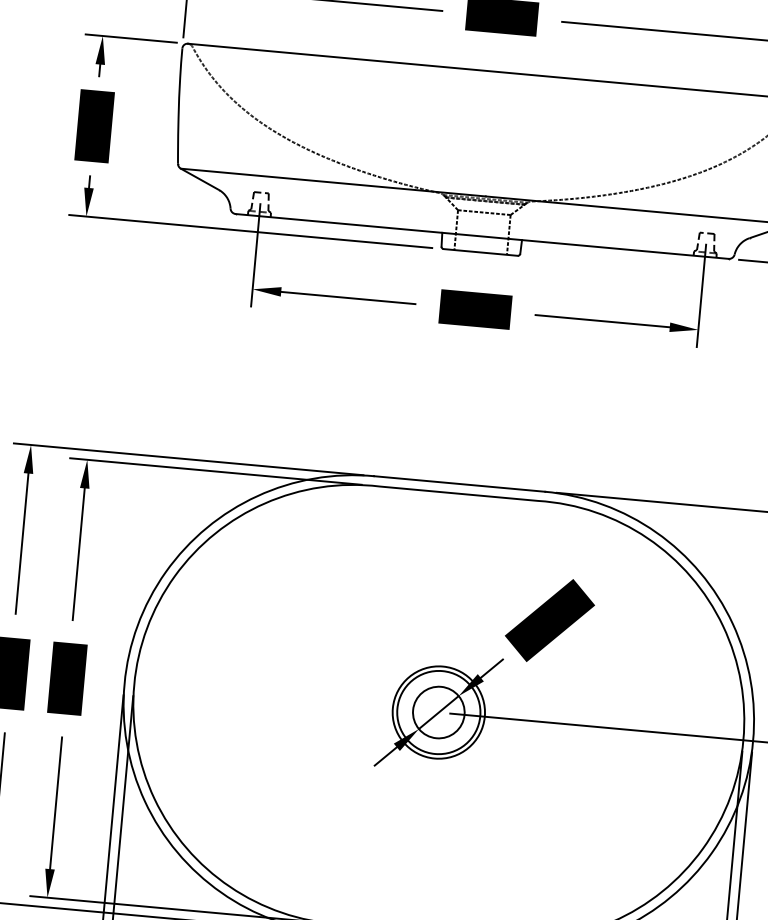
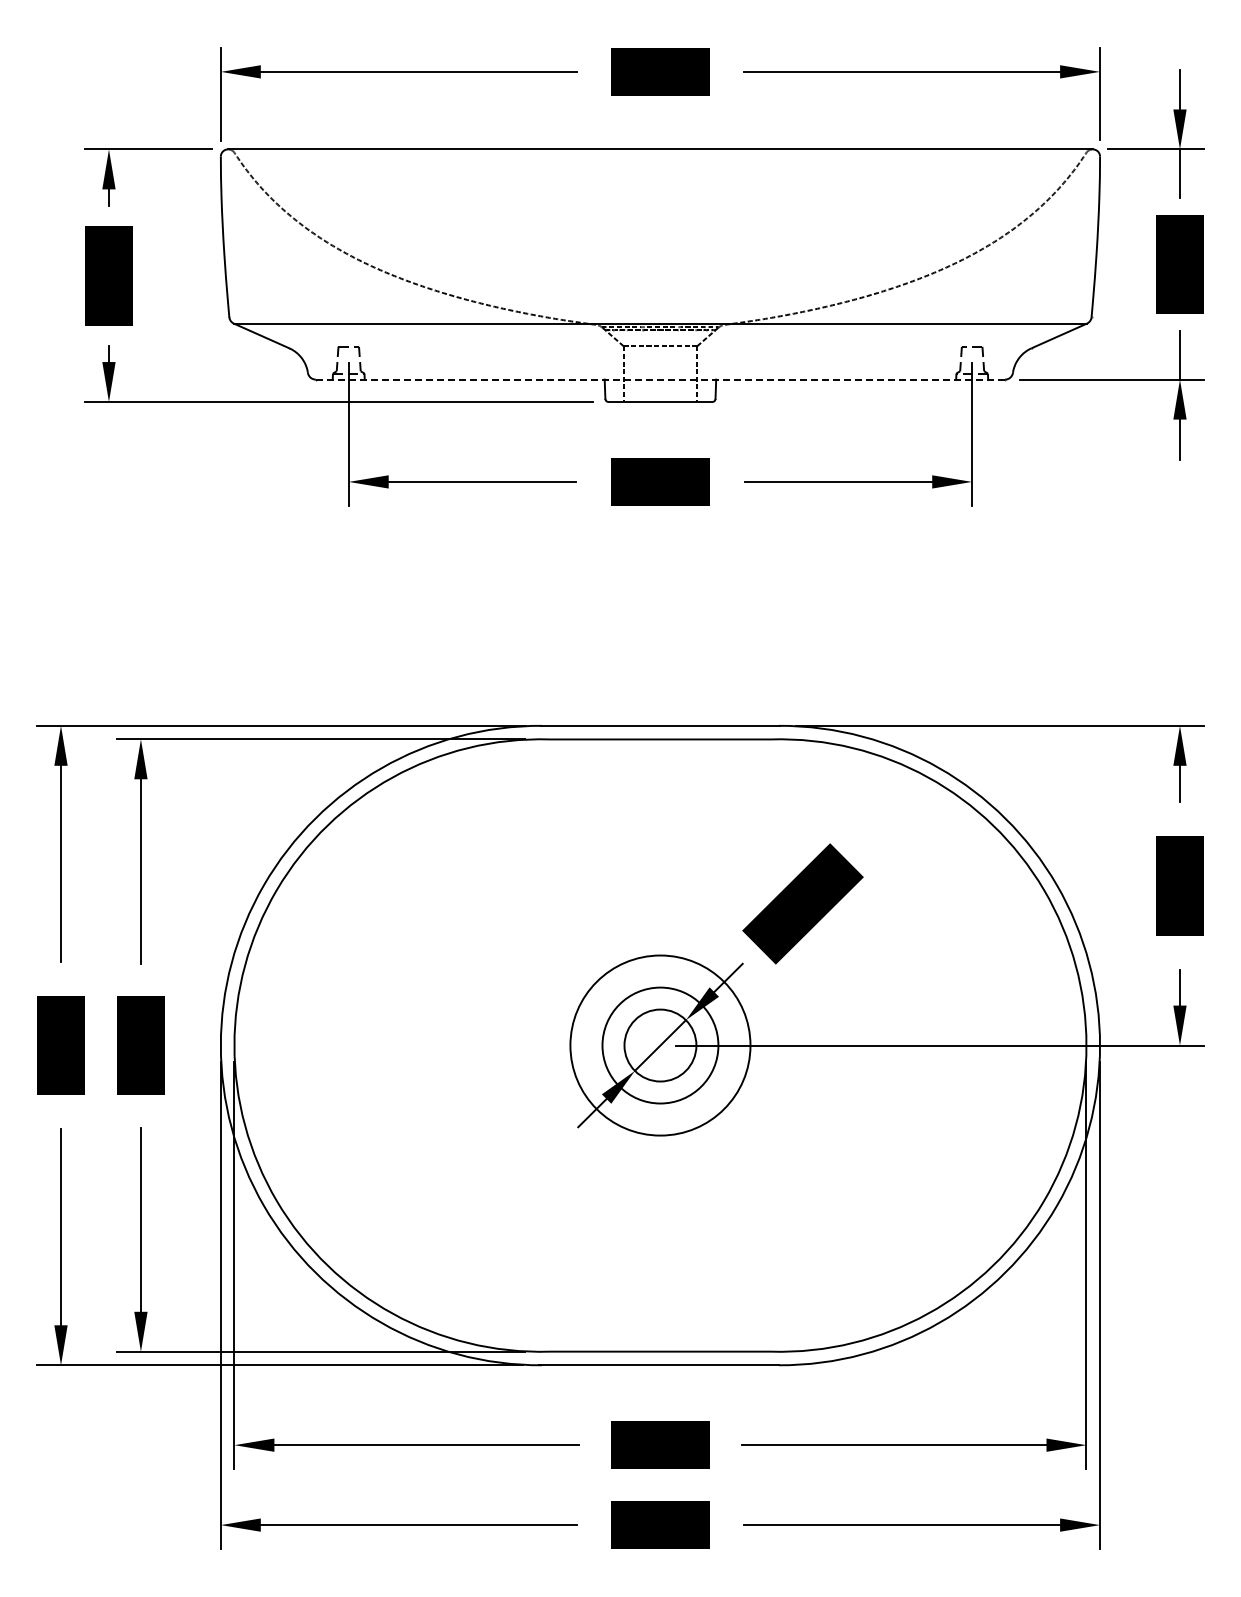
line: (482, 236) -> (660, 379), solid -> dashed
circle: (438, 712) -> (660, 1045), size x1.4

